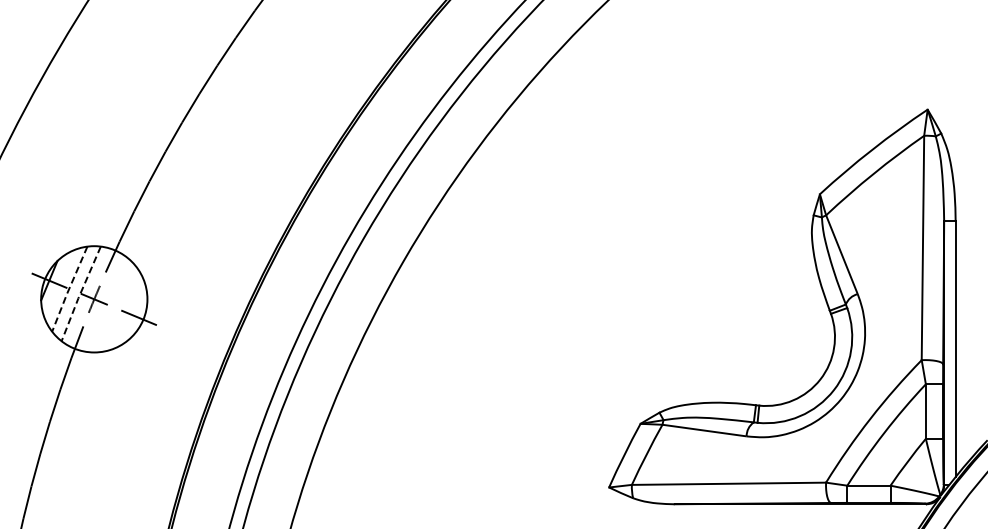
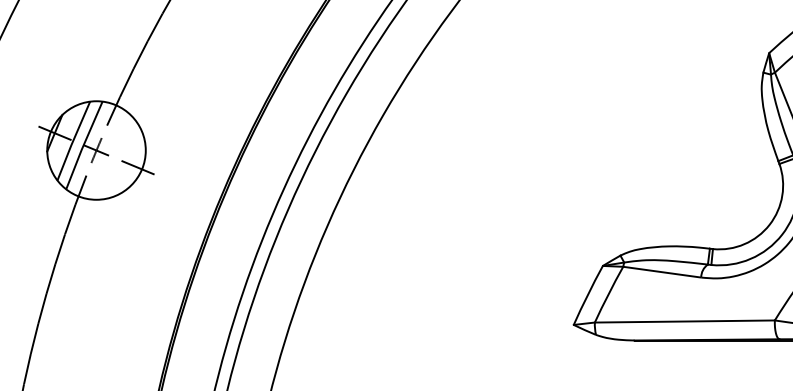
line: (69, 289) -> (73, 141), dashed -> solid
line: (79, 294) -> (82, 146), dashed -> solid

